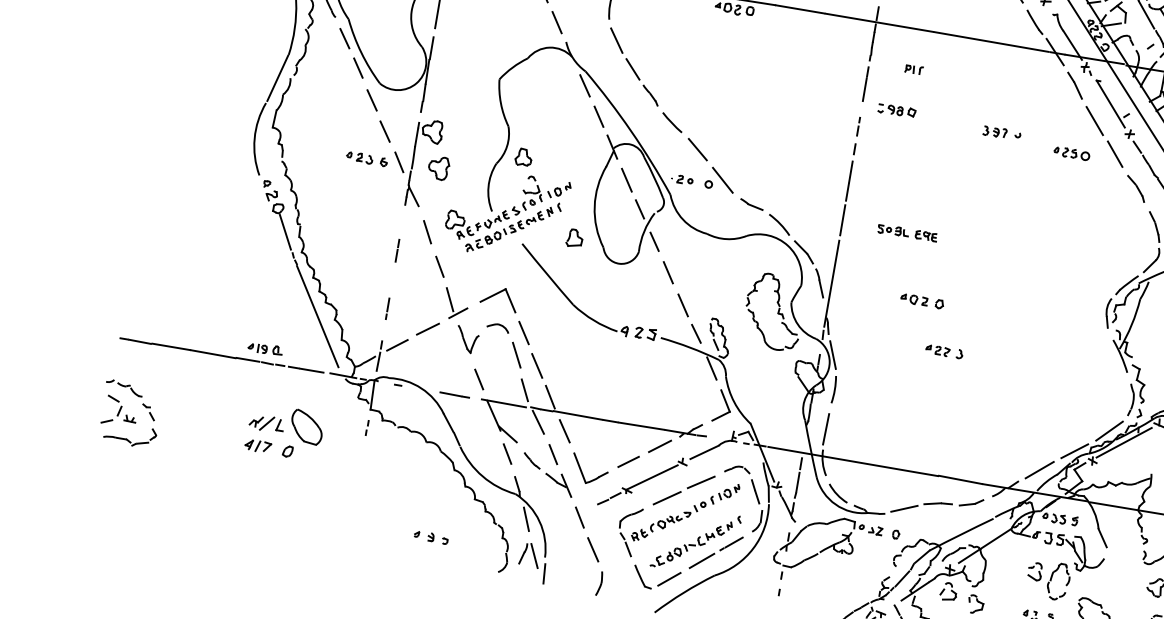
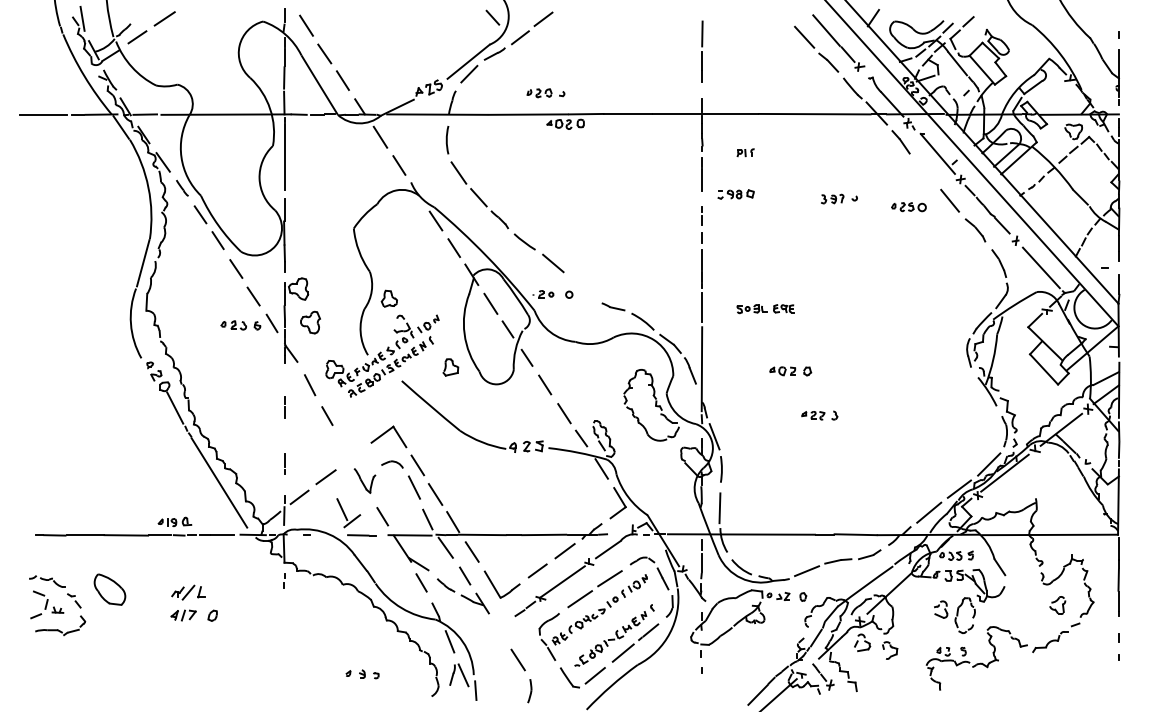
line: (1094, 120) -> (925, 172), removed
line: (722, 180) -> (581, 288), removed
part: (455, 304) -> (348, 513), moved
part: (306, 427) -> (109, 589), moved
line: (579, 517) -> (500, 631), removed

